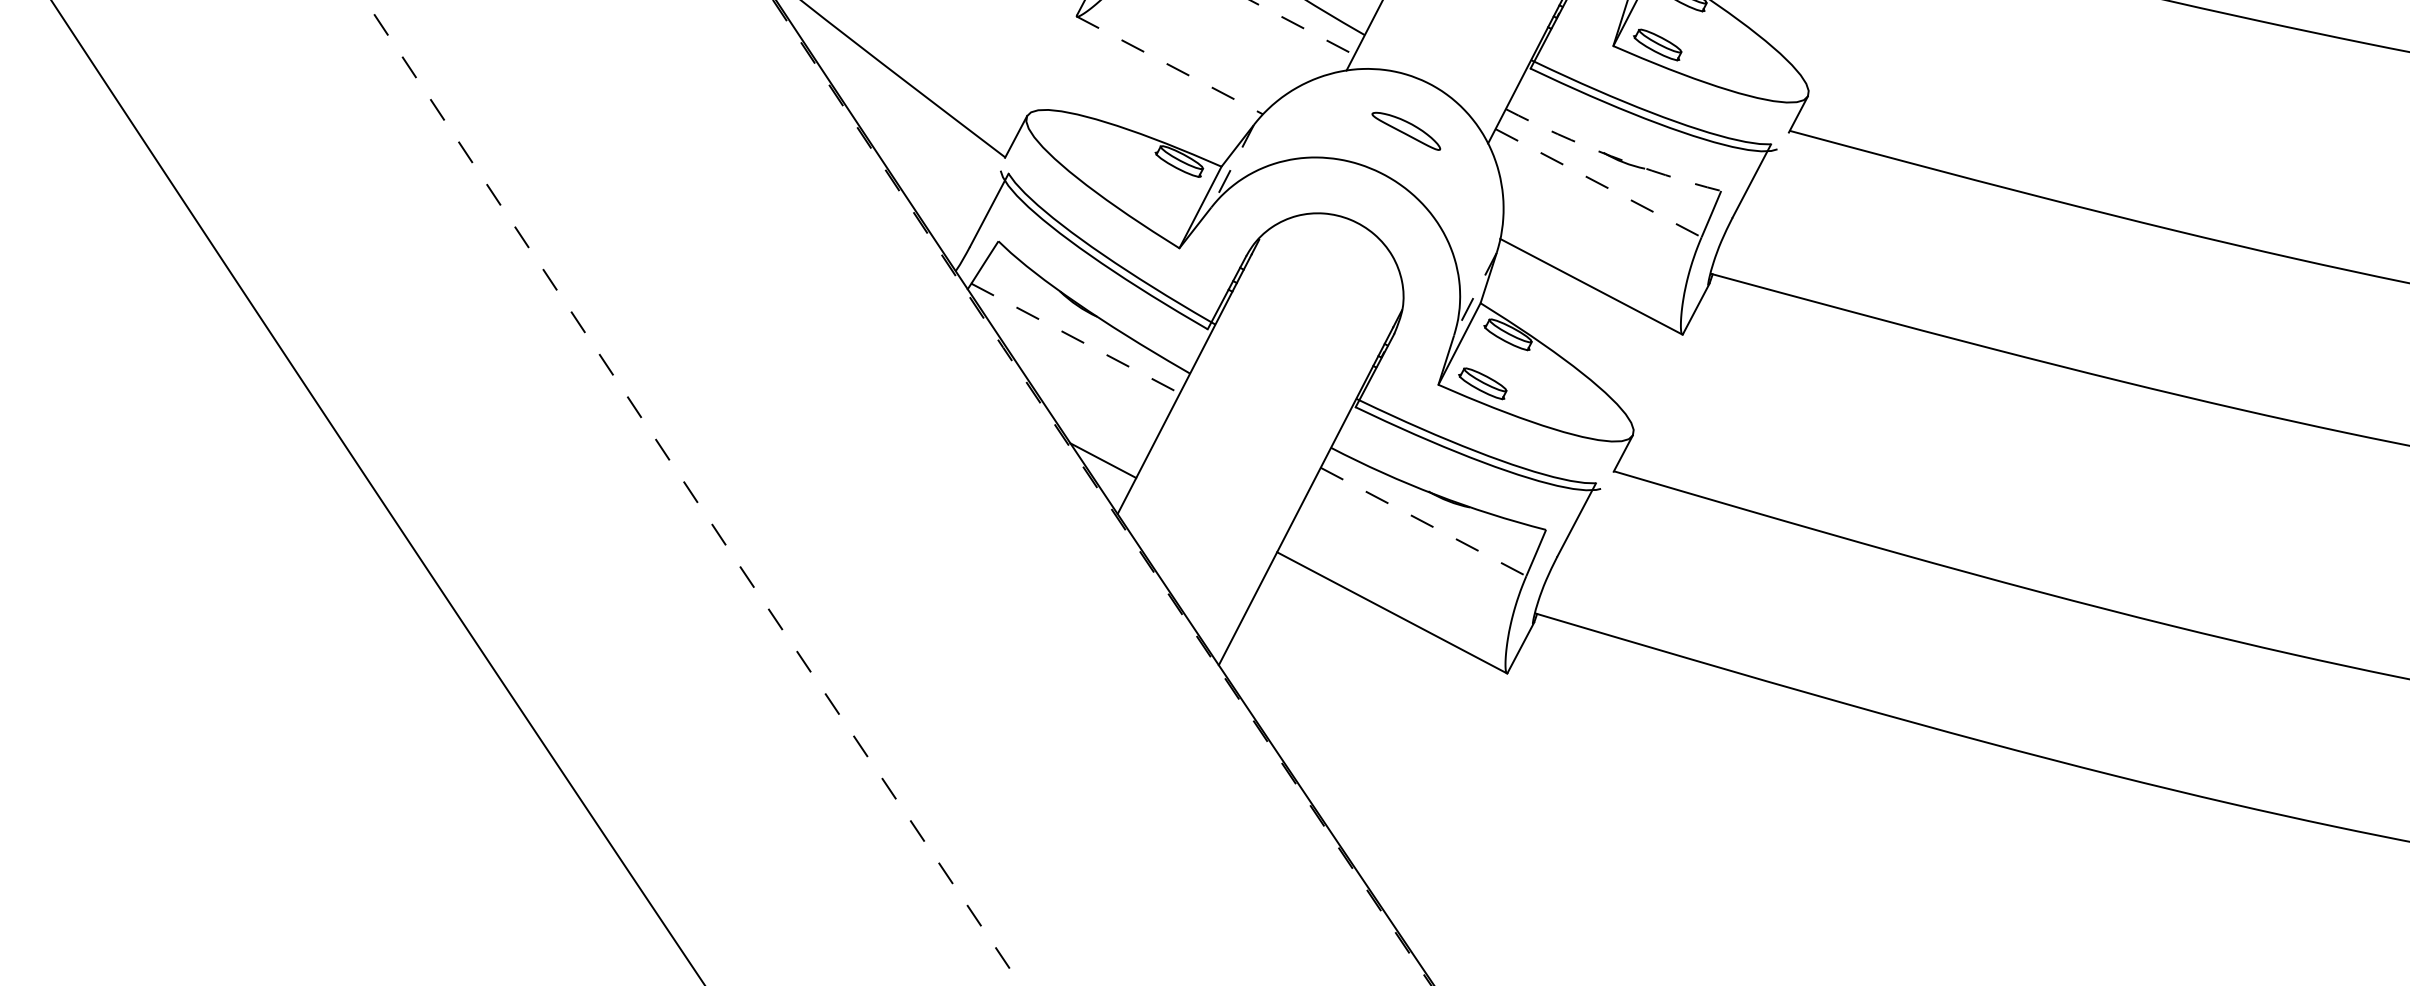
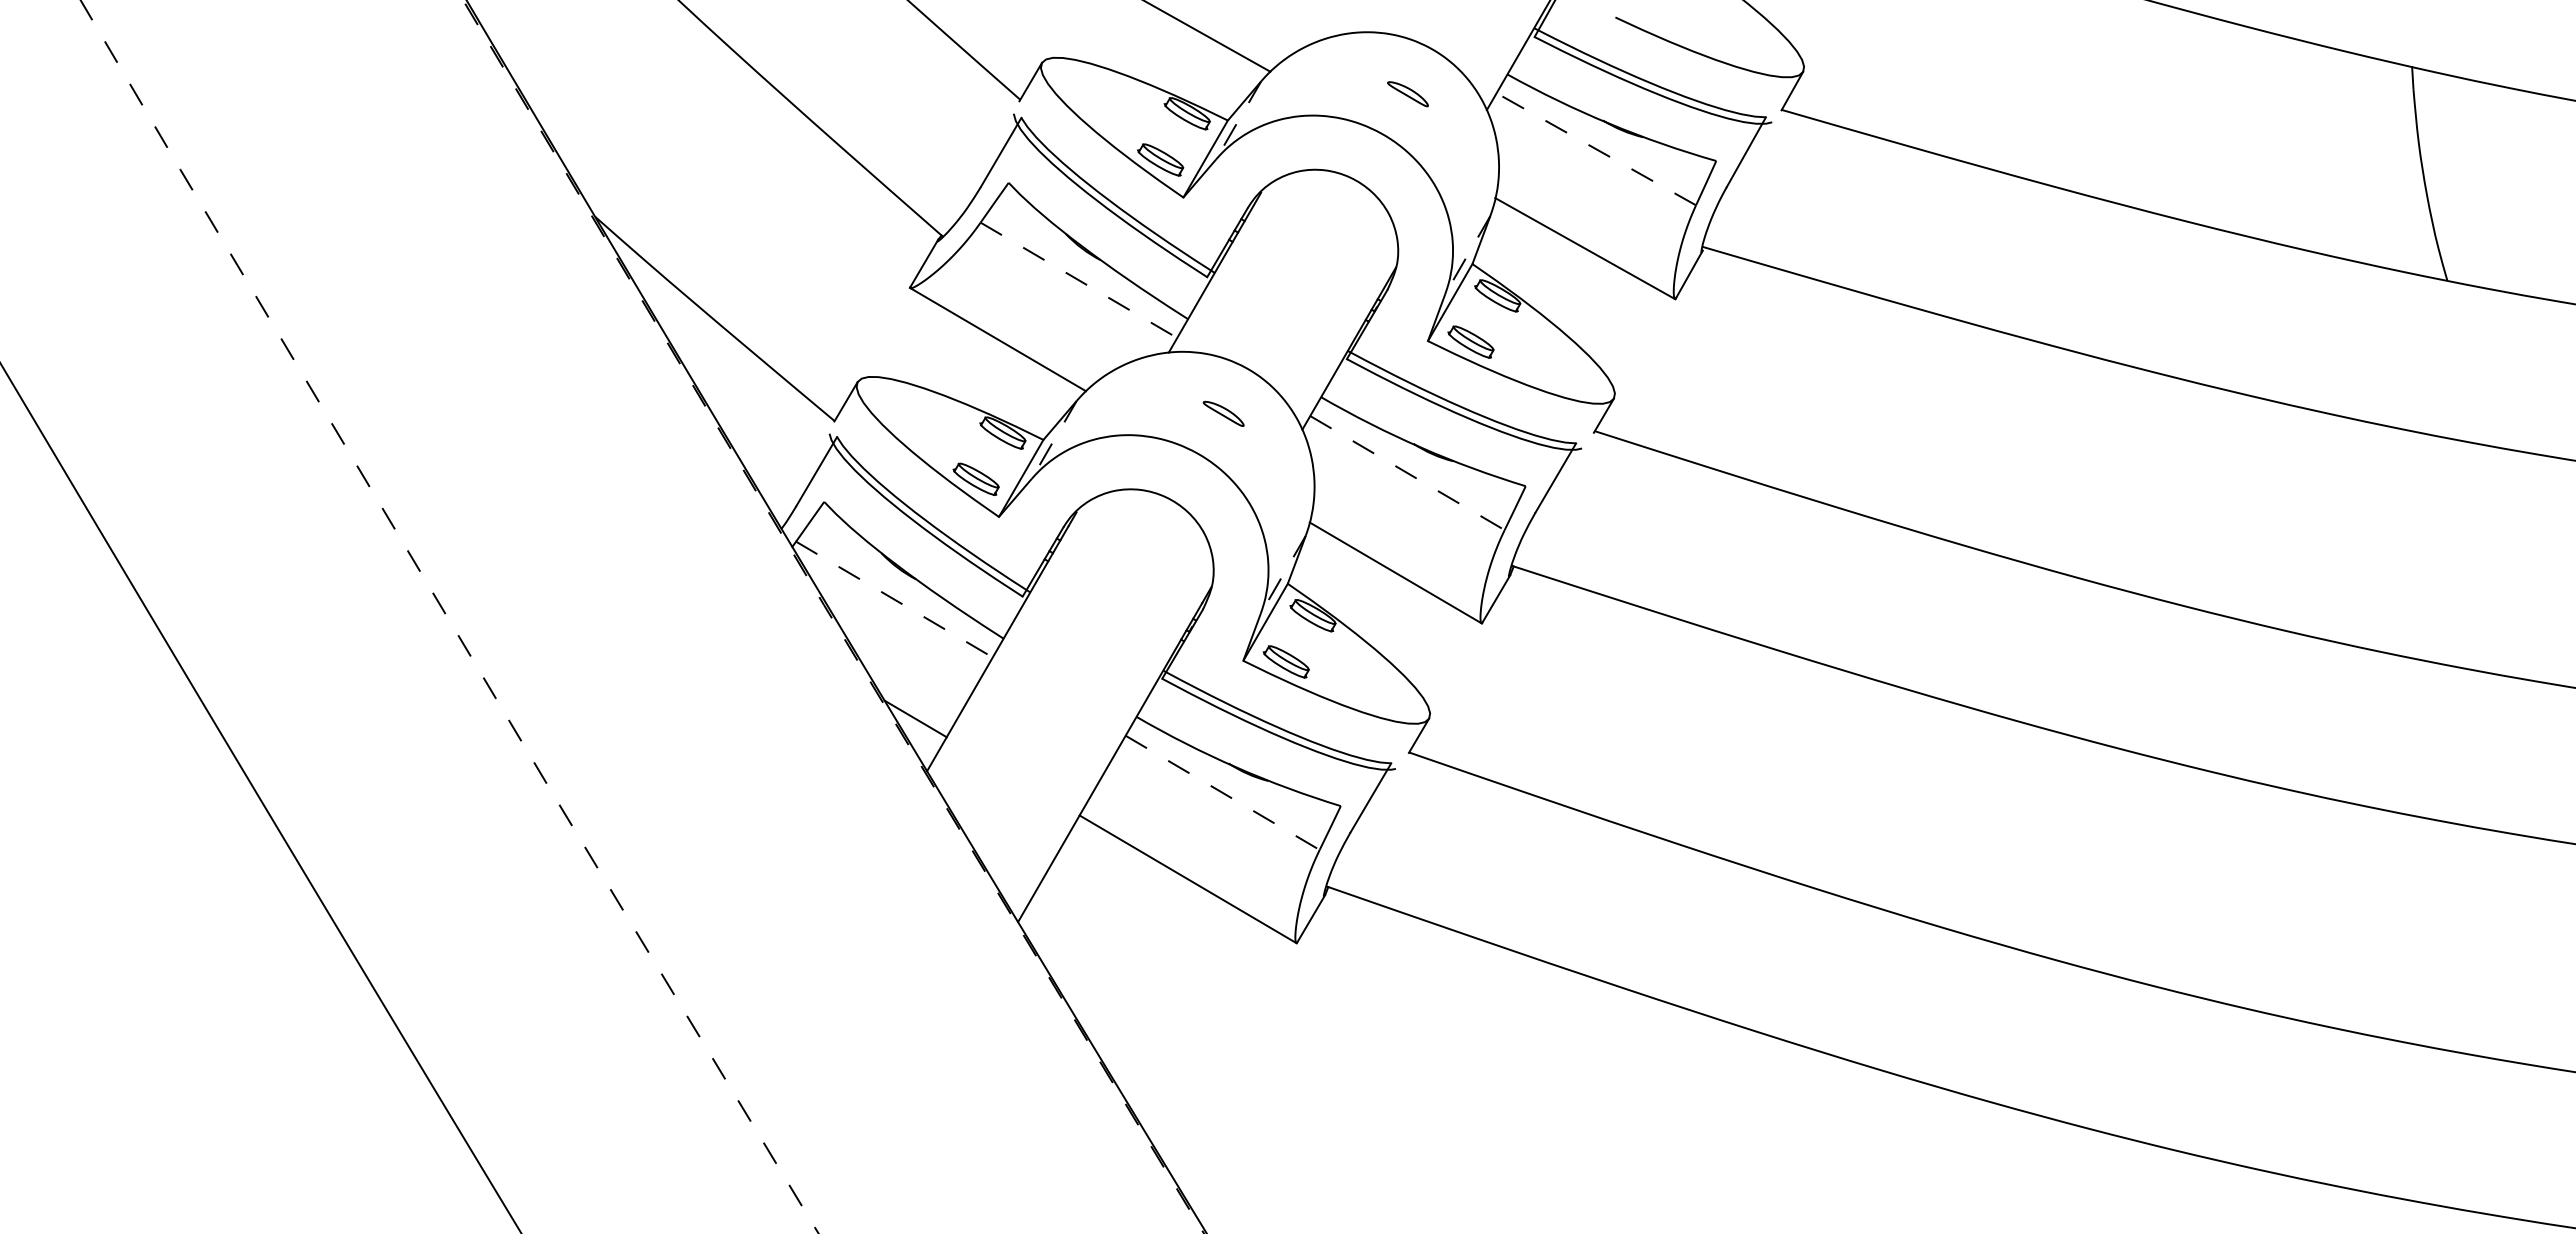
line: (1170, 65) -> (998, 339), dashed -> solid
part: (1405, 130) -> (1223, 413), size x0.62
arc: (1610, 156) -> (1420, 447), dashed -> solid
part: (1153, 210) -> (975, 479), added

